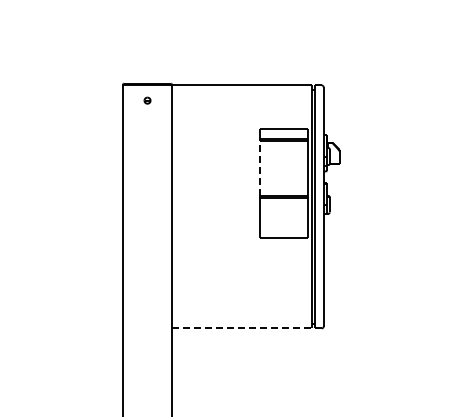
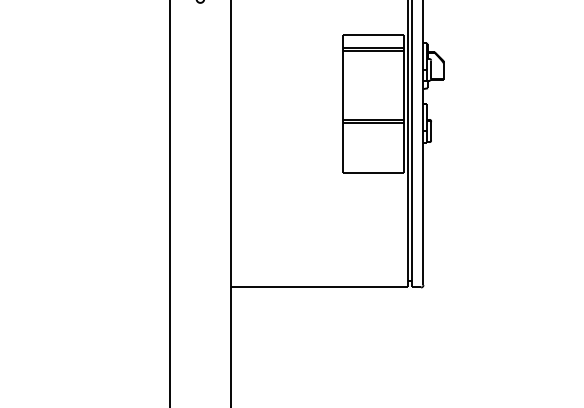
line: (259, 168) -> (342, 84), dashed -> solid
line: (241, 328) -> (319, 287), dashed -> solid

